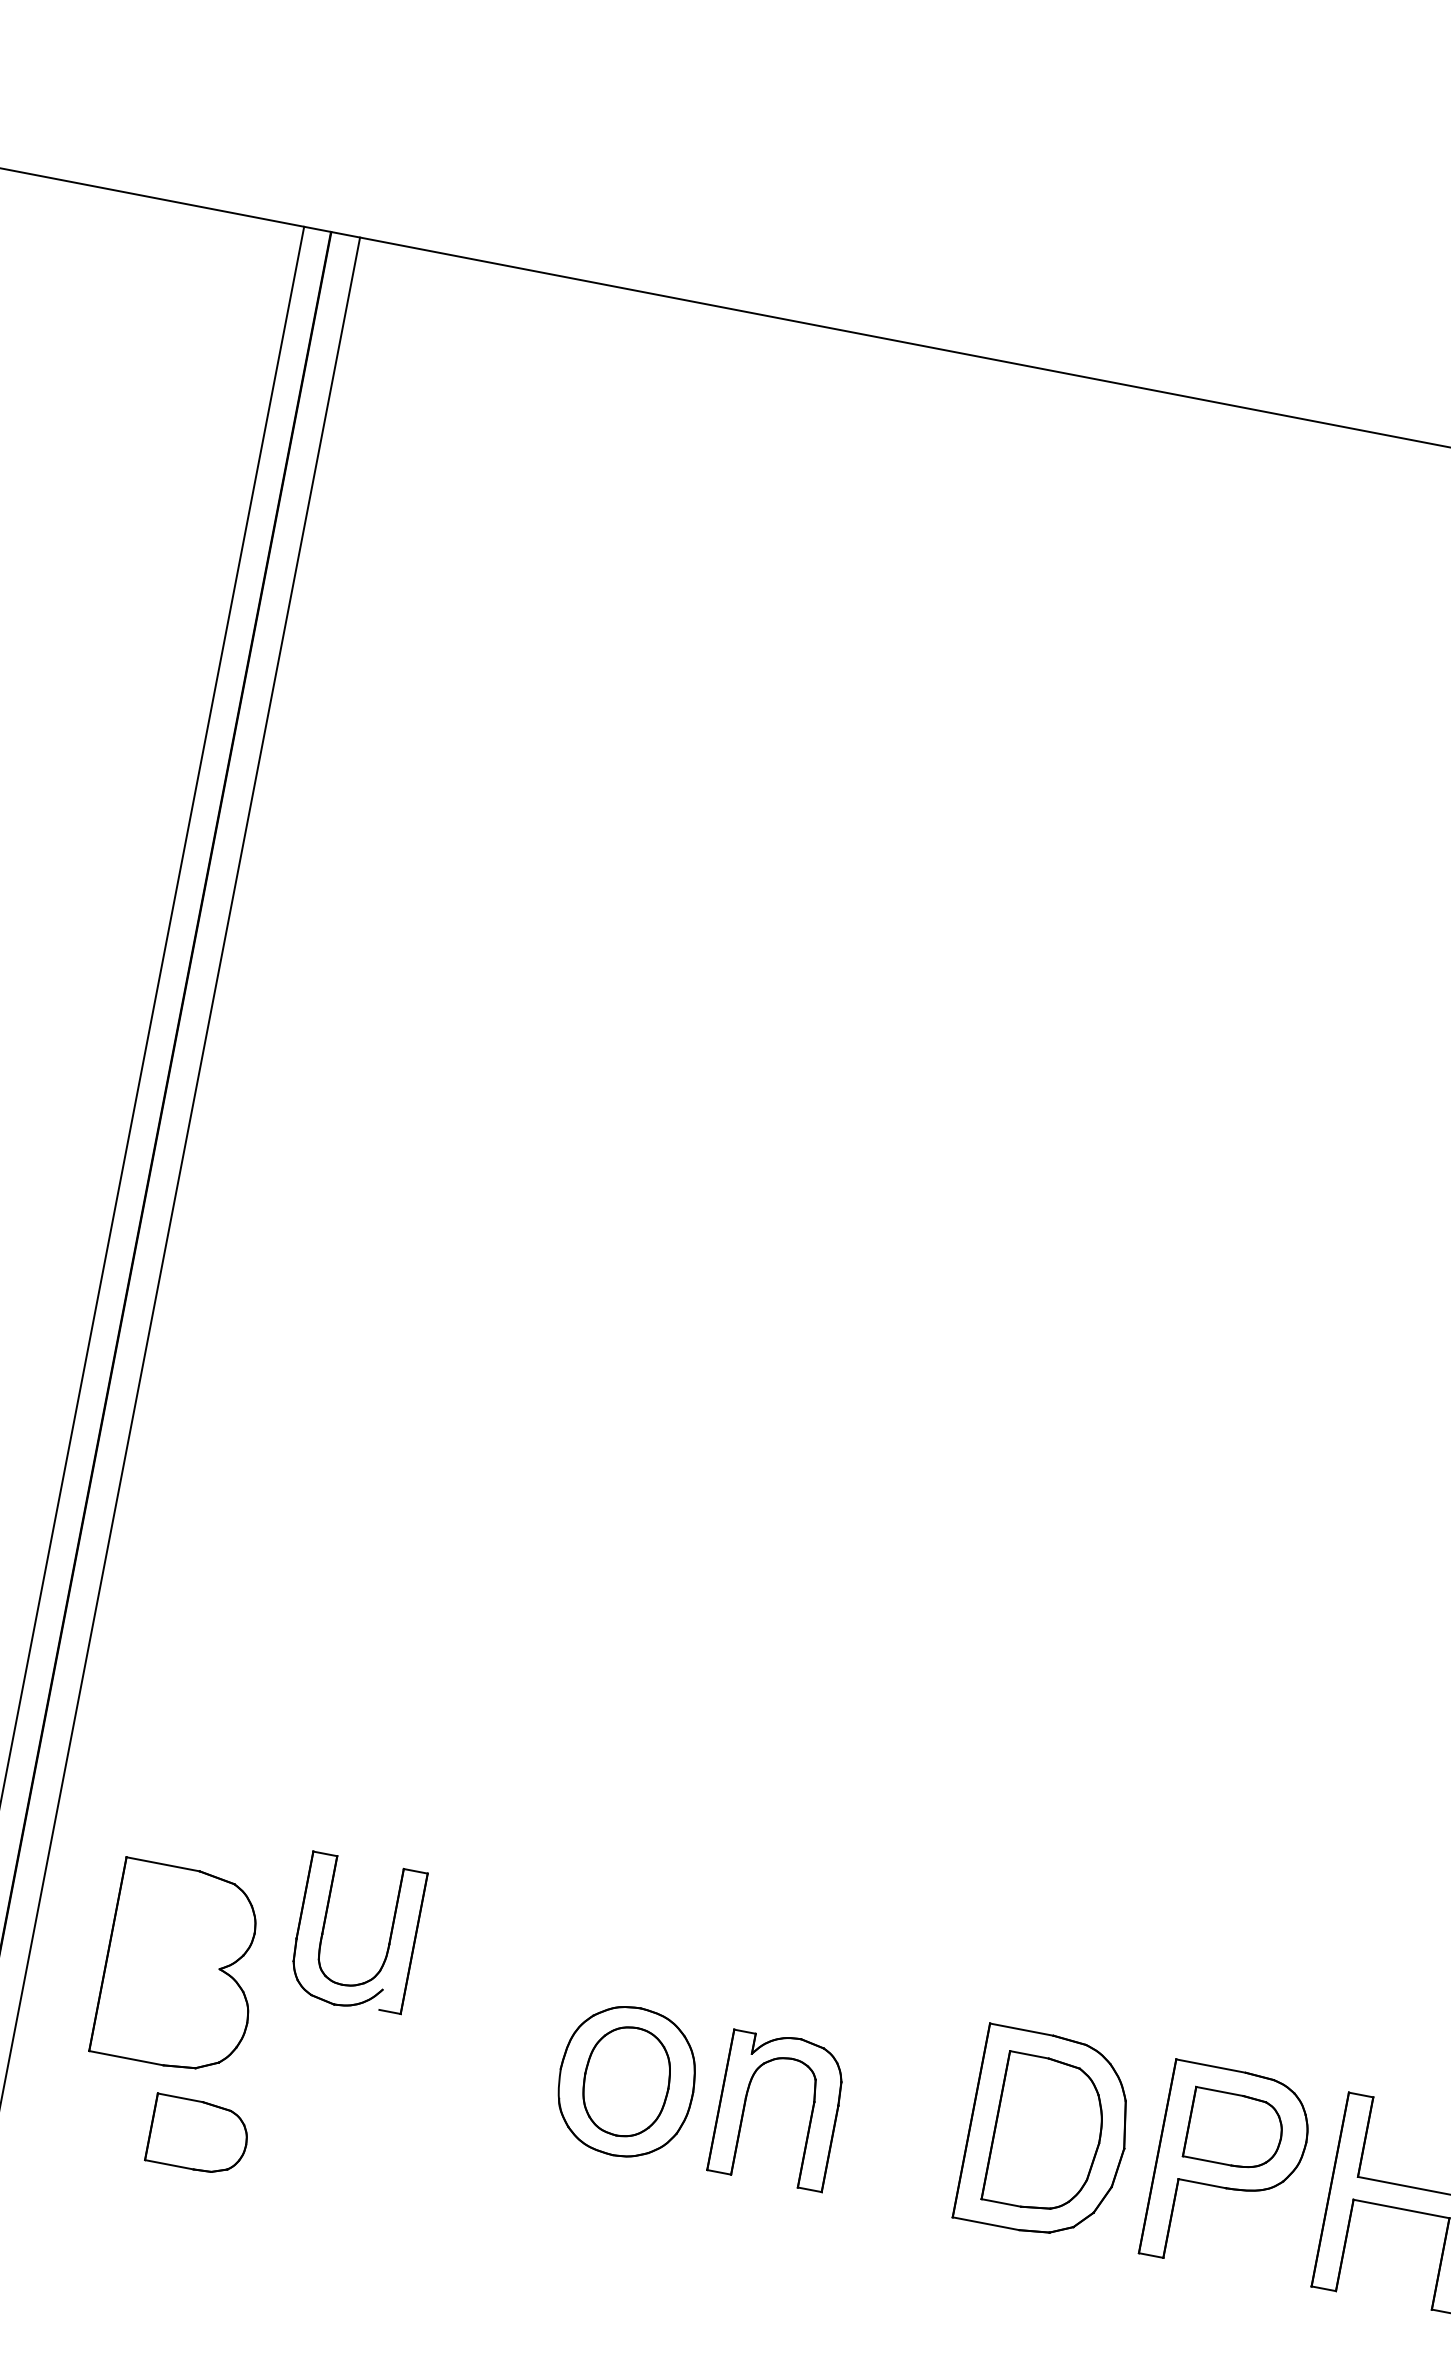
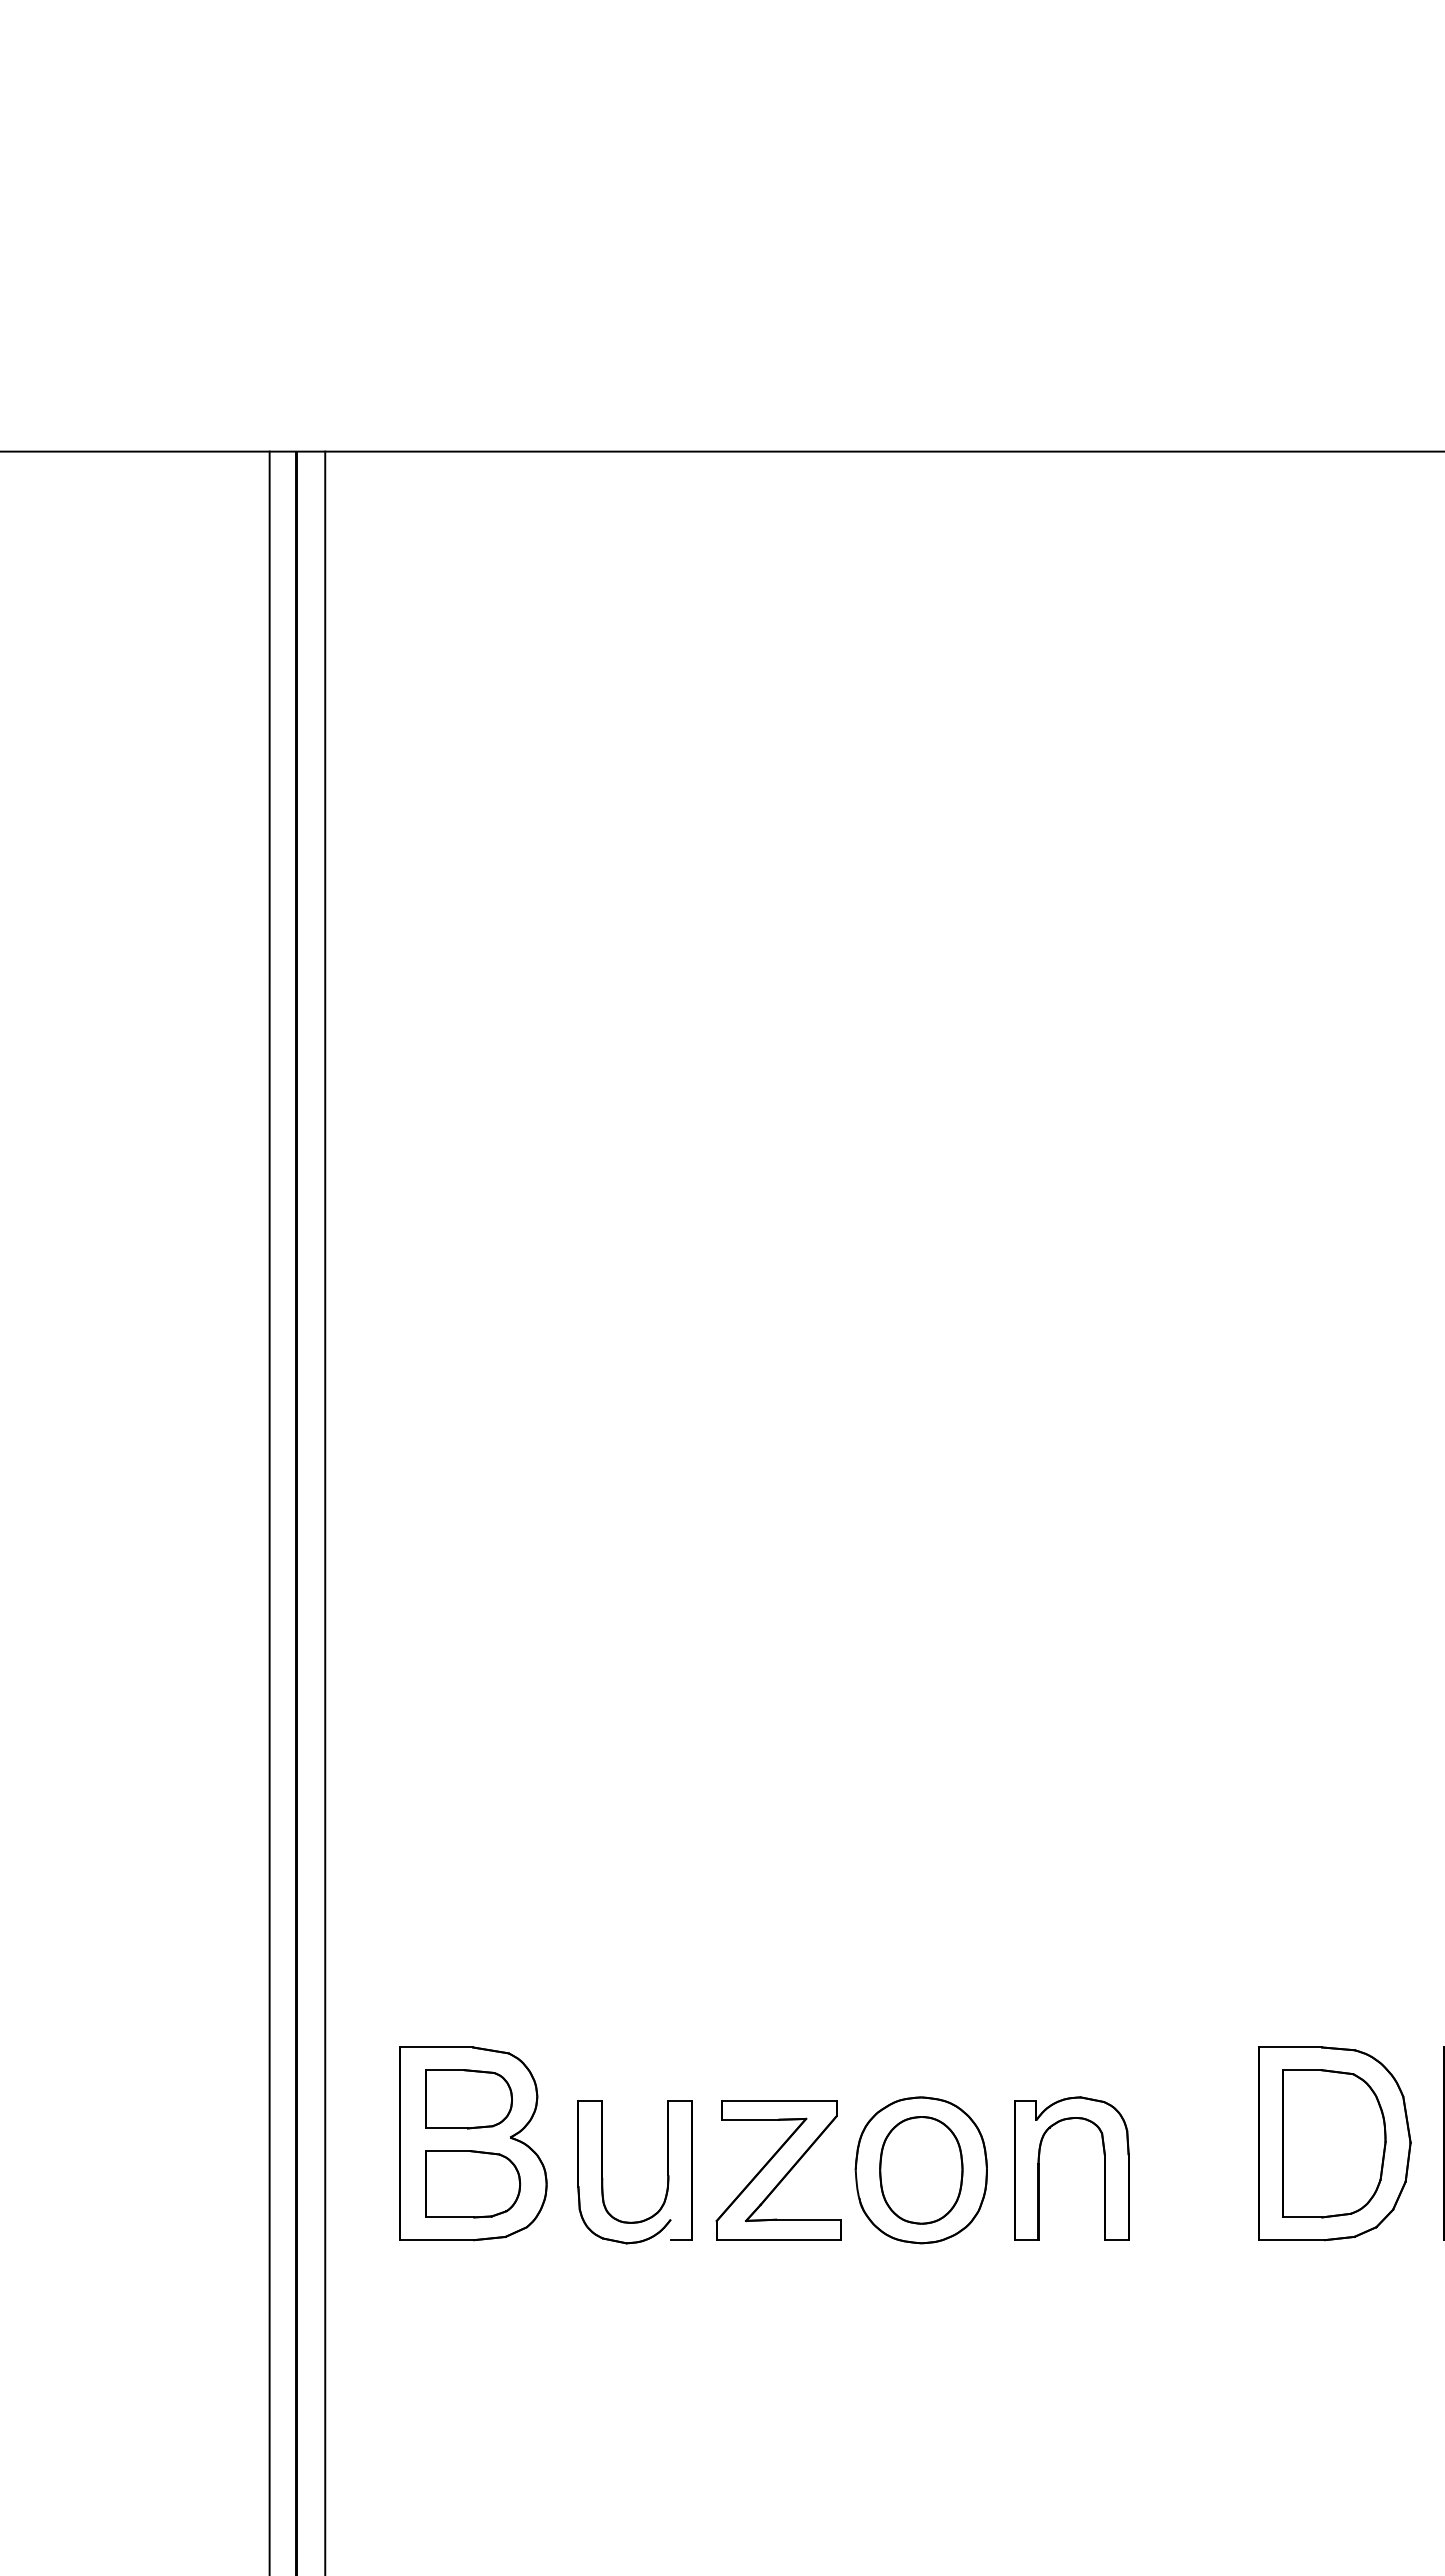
part: (185, 1922) -> (468, 2099), added
part: (323, 1934) -> (603, 2178), moved
part: (483, 2054) -> (778, 2170), added
part: (199, 2136) -> (473, 2184), moved

